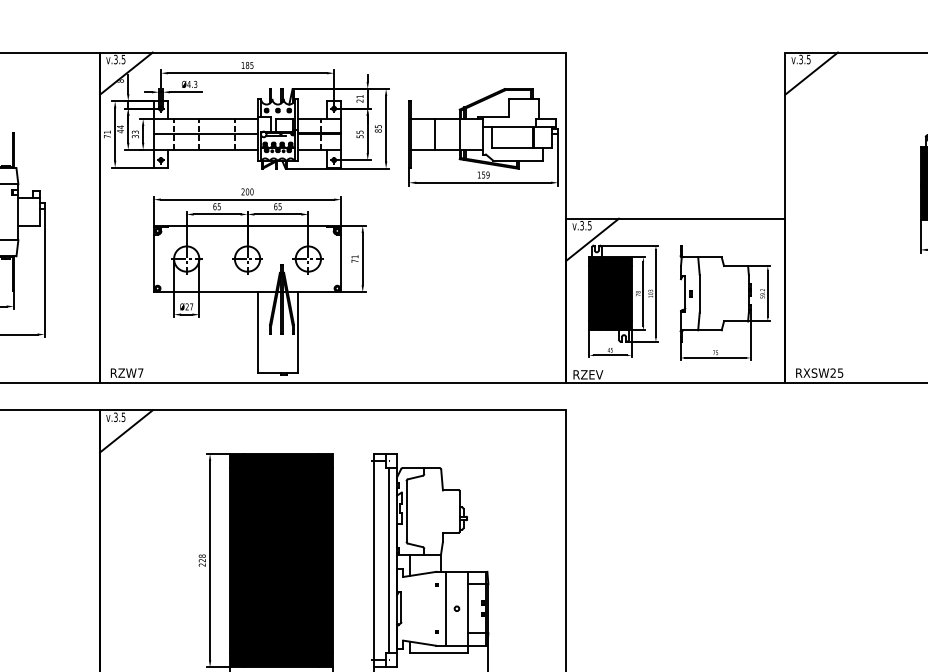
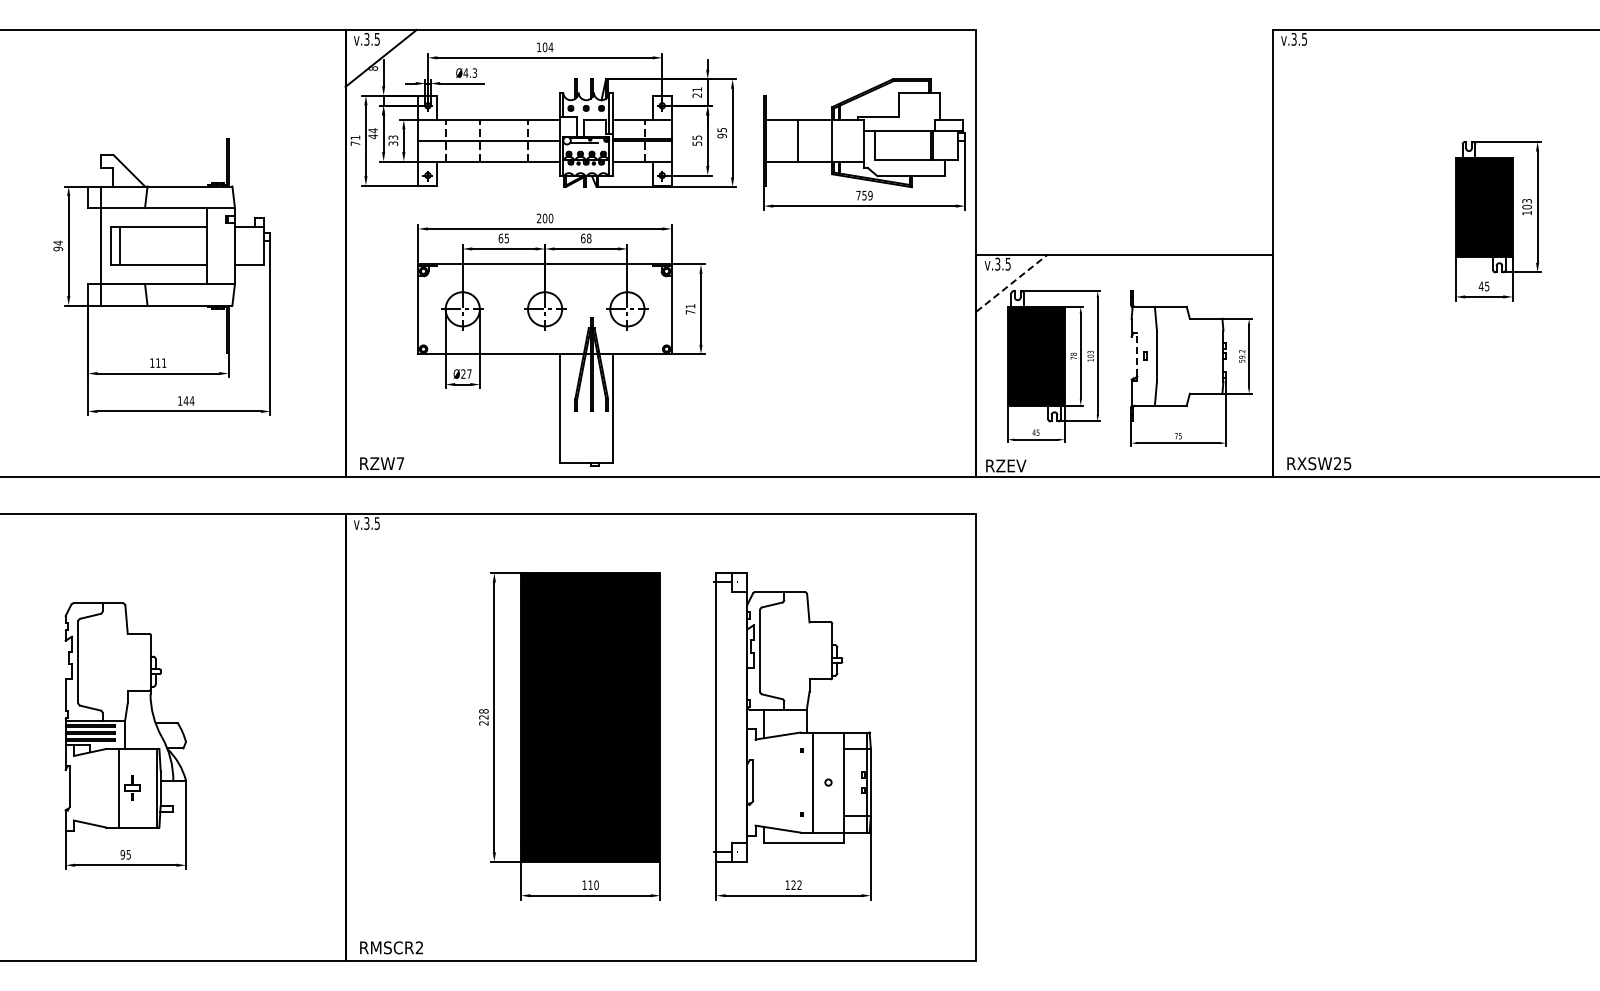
text: (249, 65) -> (547, 47), 185 -> 104
line: (811, 72) -> (1308, 57), removed
text: (377, 130) -> (721, 135), 85 -> 95
text: (479, 174) -> (858, 195), 159 -> 759
text: (280, 206) -> (589, 238), 65 -> 68
line: (592, 239) -> (1012, 283), solid -> dashed
line: (685, 292) -> (1137, 354), solid -> dashed
line: (125, 431) -> (380, 542), removed
line: (389, 559) -> (737, 716), removed

